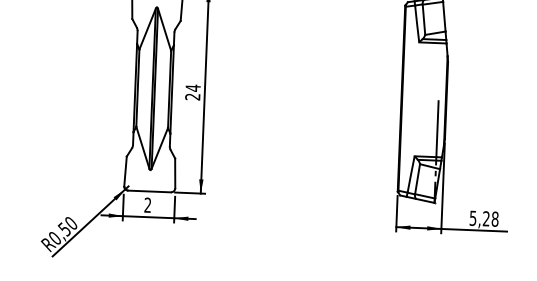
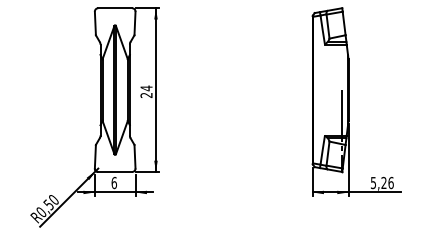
text: (146, 204) -> (113, 182), 2 -> 6
text: (494, 218) -> (390, 182), 5,28 -> 5,26

